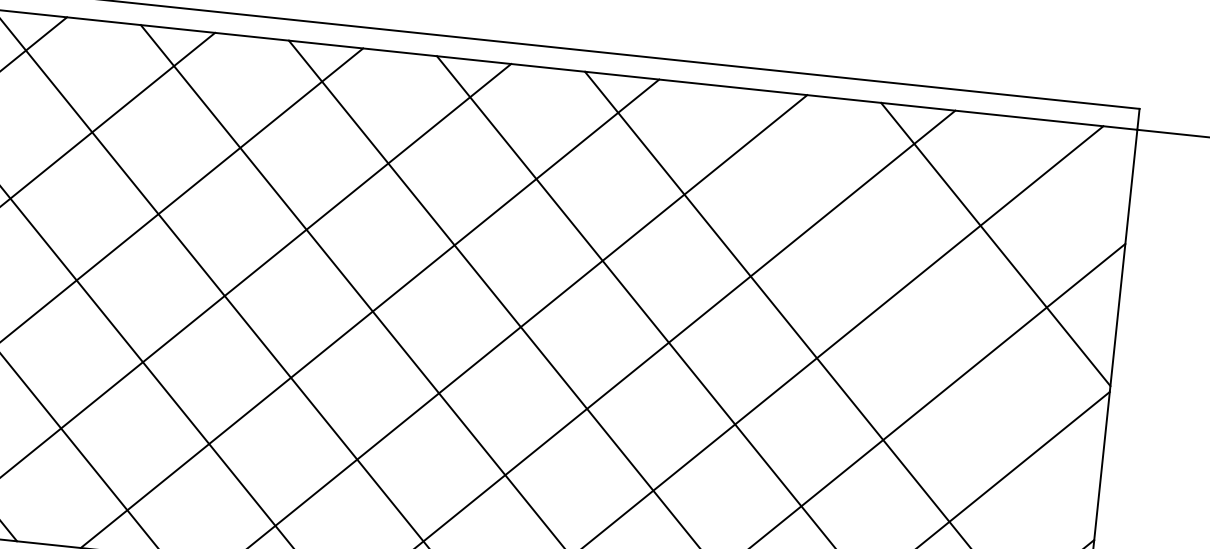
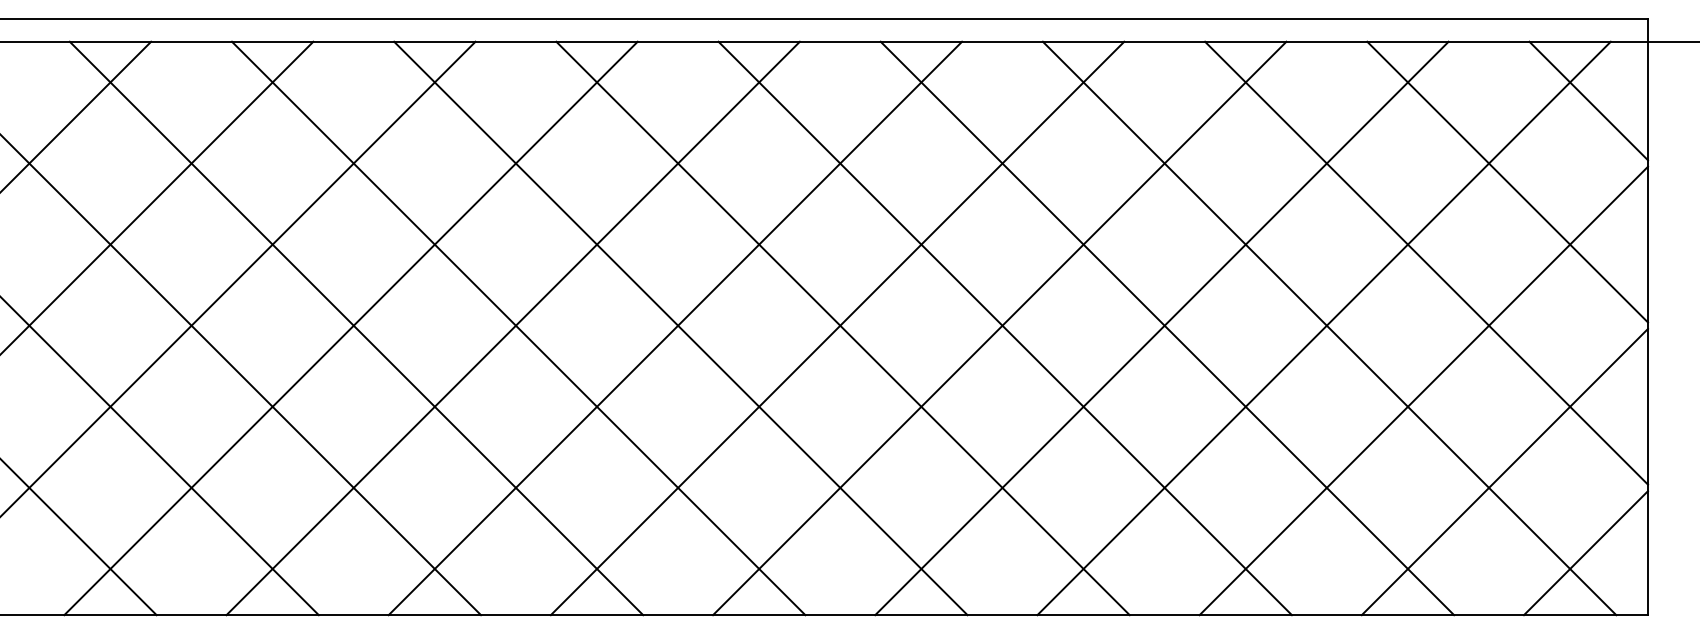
line: (1077, 177) -> (1588, 100), added
line: (913, 310) -> (1426, 262), added

